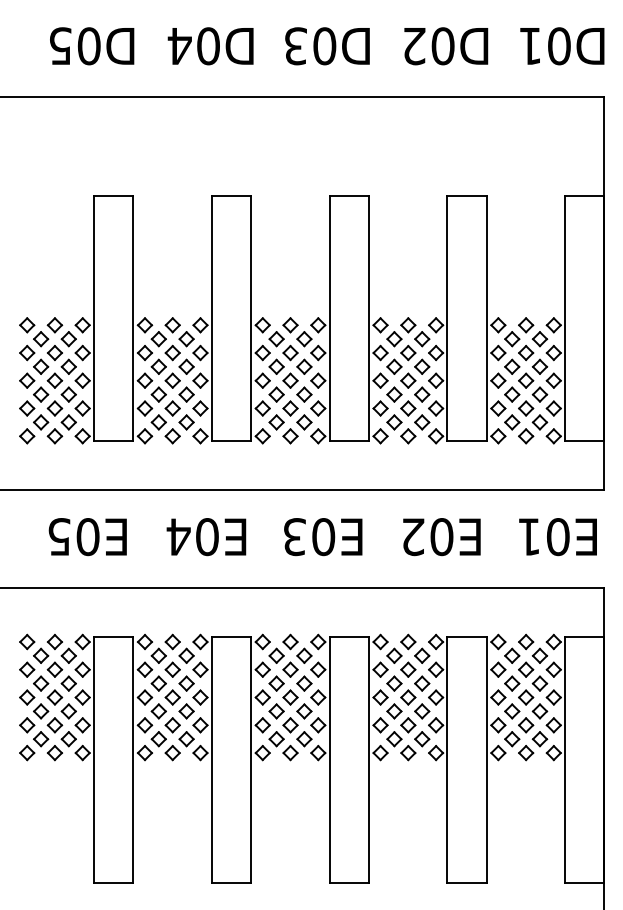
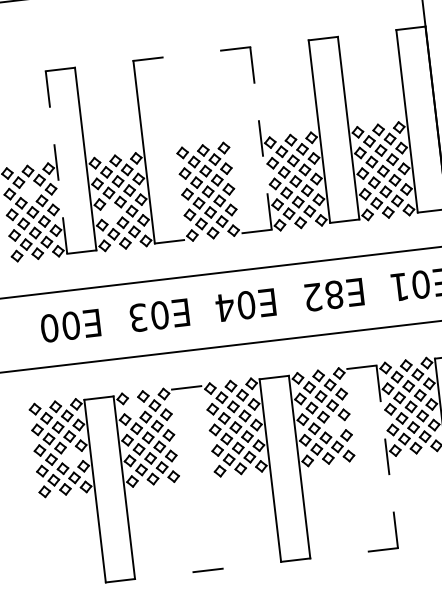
line: (94, 318) -> (56, 162), solid -> dashed
line: (251, 318) -> (173, 148), removed
line: (329, 318) -> (231, 142), removed
line: (368, 318) -> (260, 138), solid -> dashed
part: (54, 352) -> (30, 191), removed
part: (158, 394) -> (111, 213), removed
text: (441, 536) -> (334, 294), E02 -> E82
text: (58, 537) -> (49, 328), E05 -> E00
text: (178, 537) -> (138, 318), E04 -> E03
text: (294, 537) -> (224, 308), E03 -> E04
part: (158, 655) -> (133, 407), removed
part: (68, 711) -> (71, 457), removed
part: (422, 711) -> (335, 426), removed
line: (211, 759) -> (182, 480), removed
line: (251, 759) -> (212, 477), removed
line: (447, 759) -> (358, 459), removed
line: (486, 760) -> (387, 457), solid -> dashed

